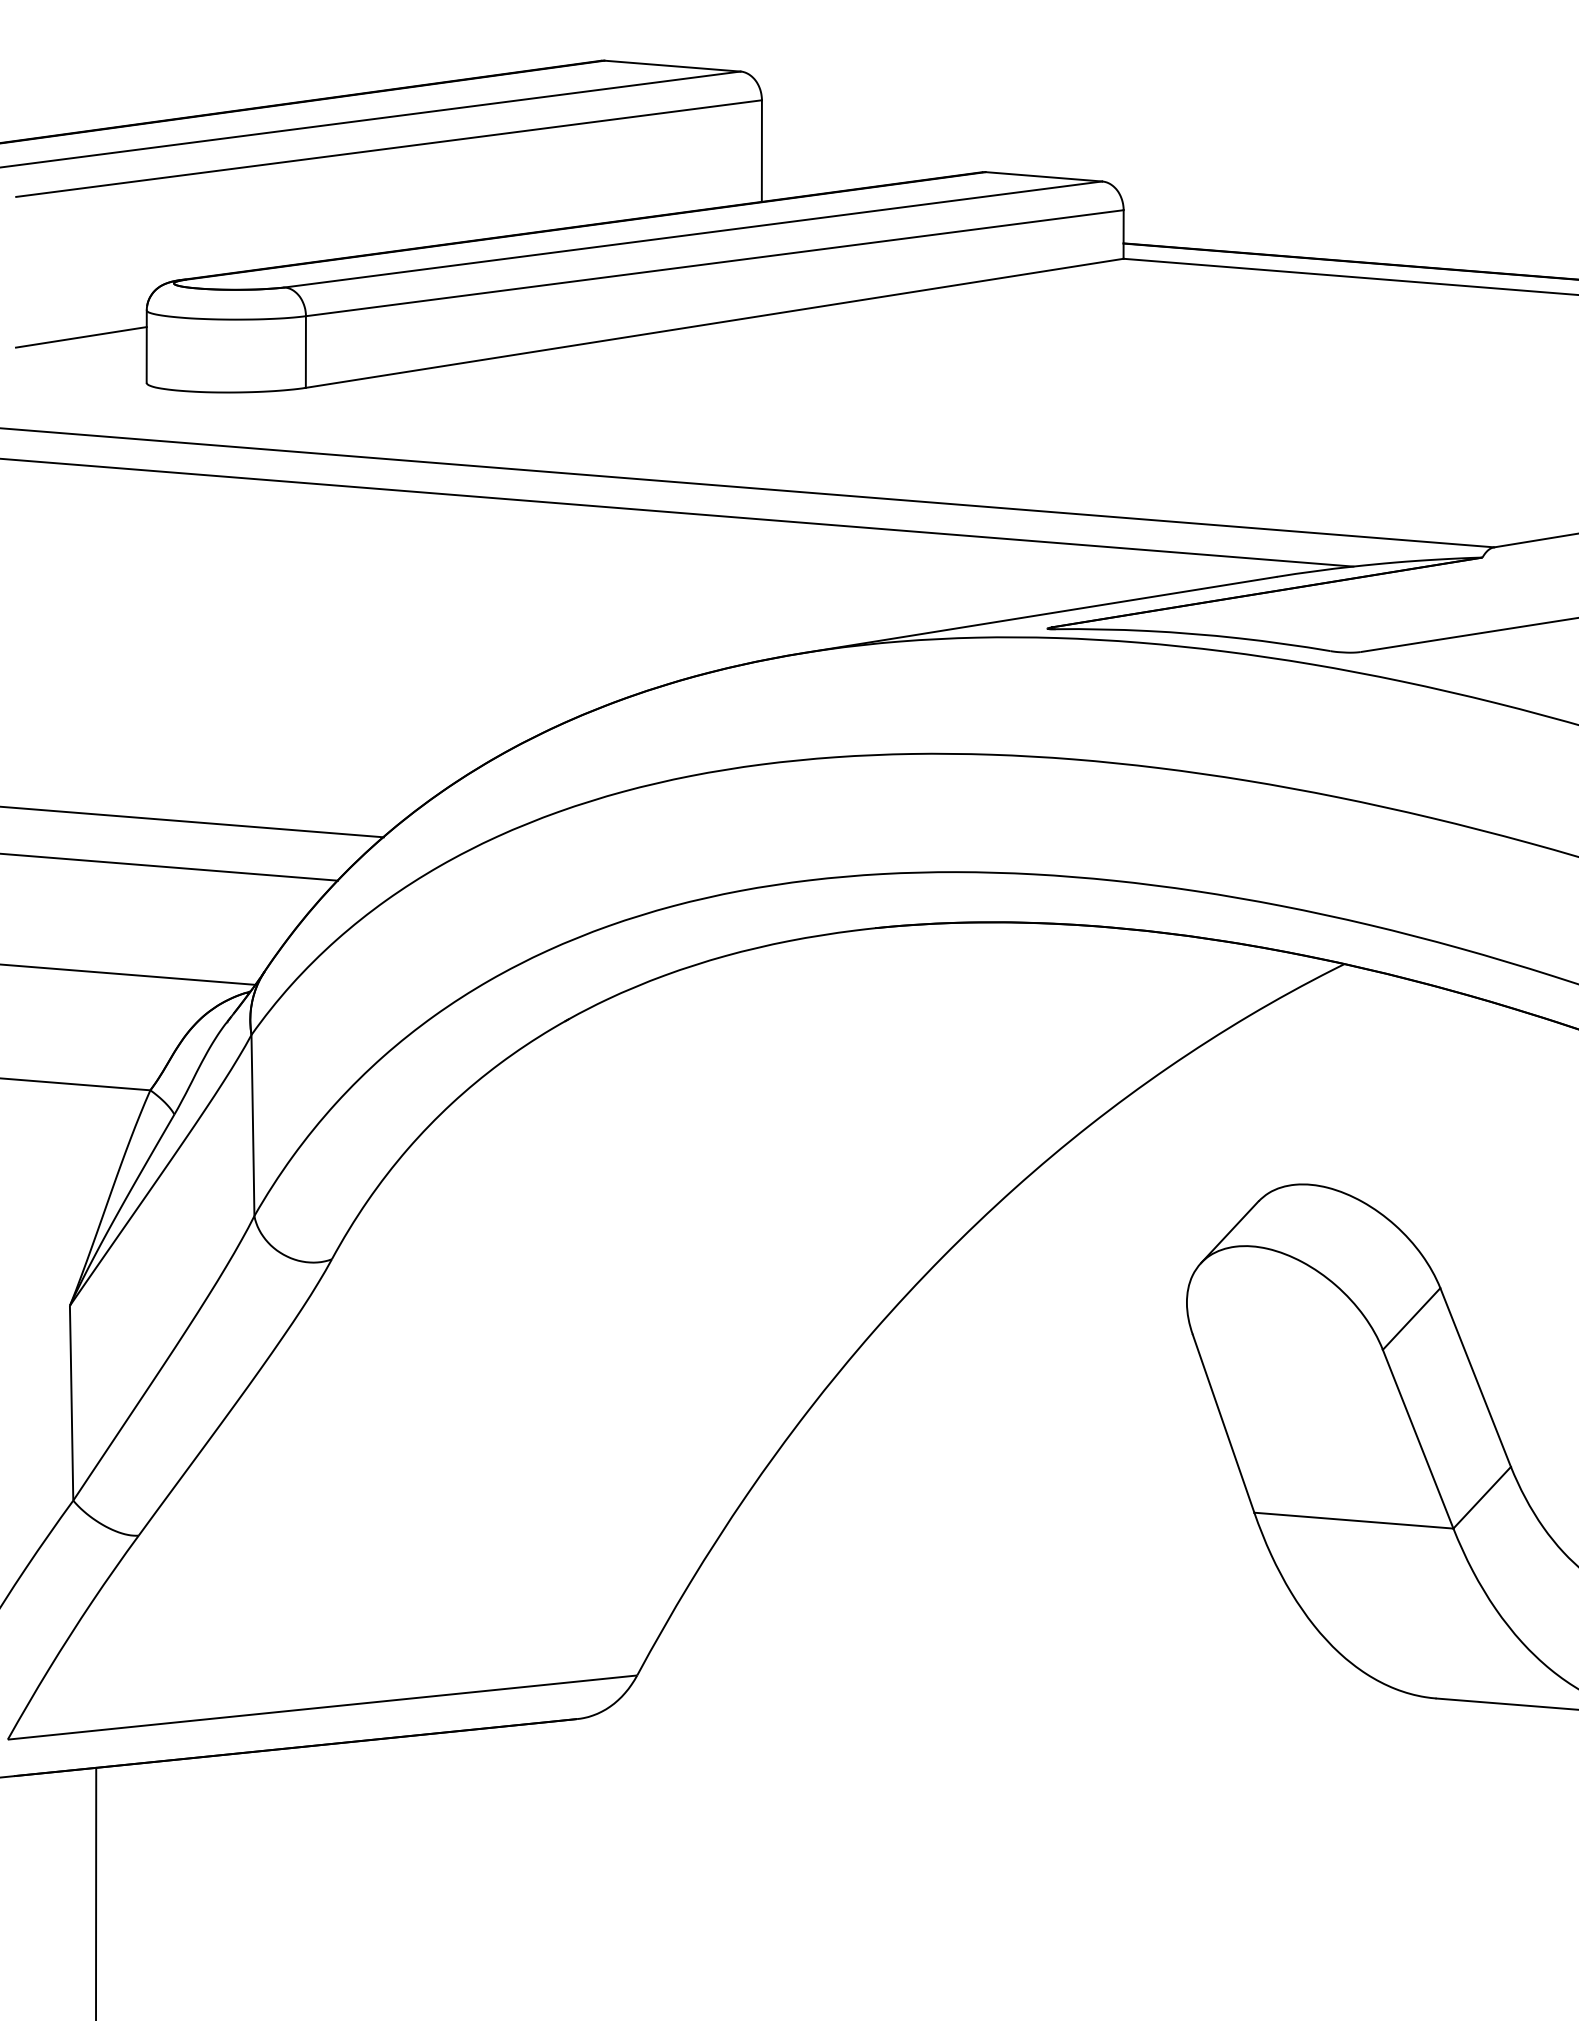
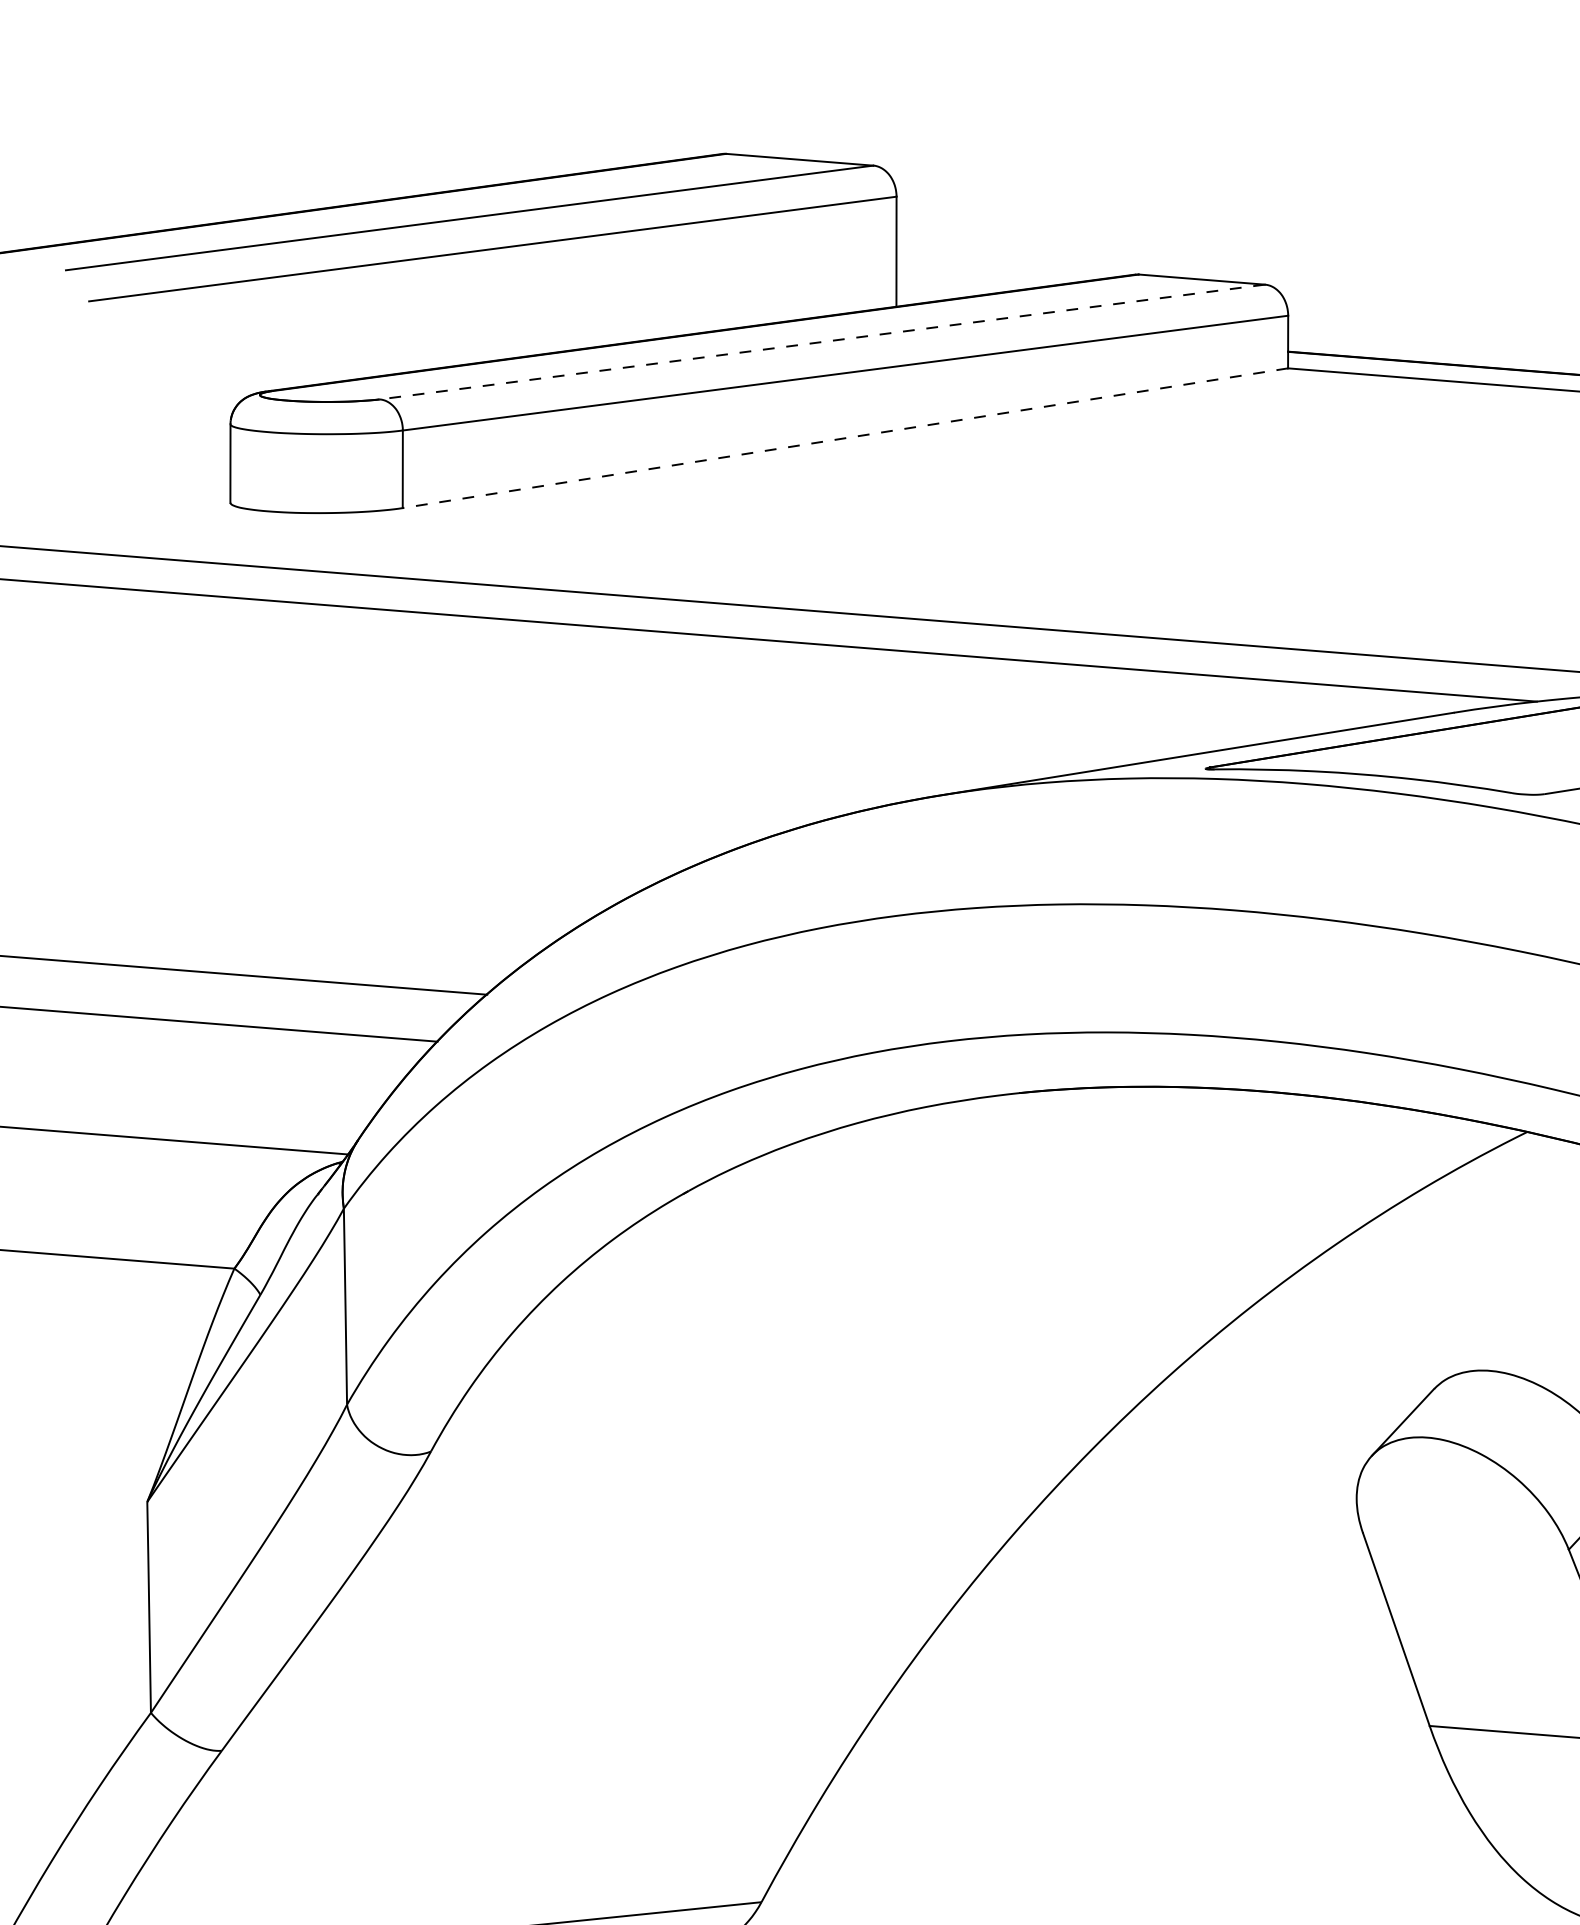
line: (692, 234) -> (821, 342), solid -> dashed
line: (714, 323) -> (845, 438), solid -> dashed
line: (80, 337) -> (158, 453), removed

